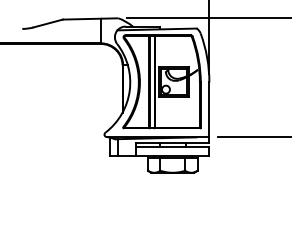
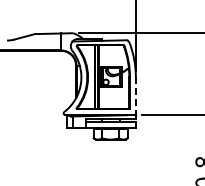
line: (208, 110) -> (135, 96), solid -> dashed

